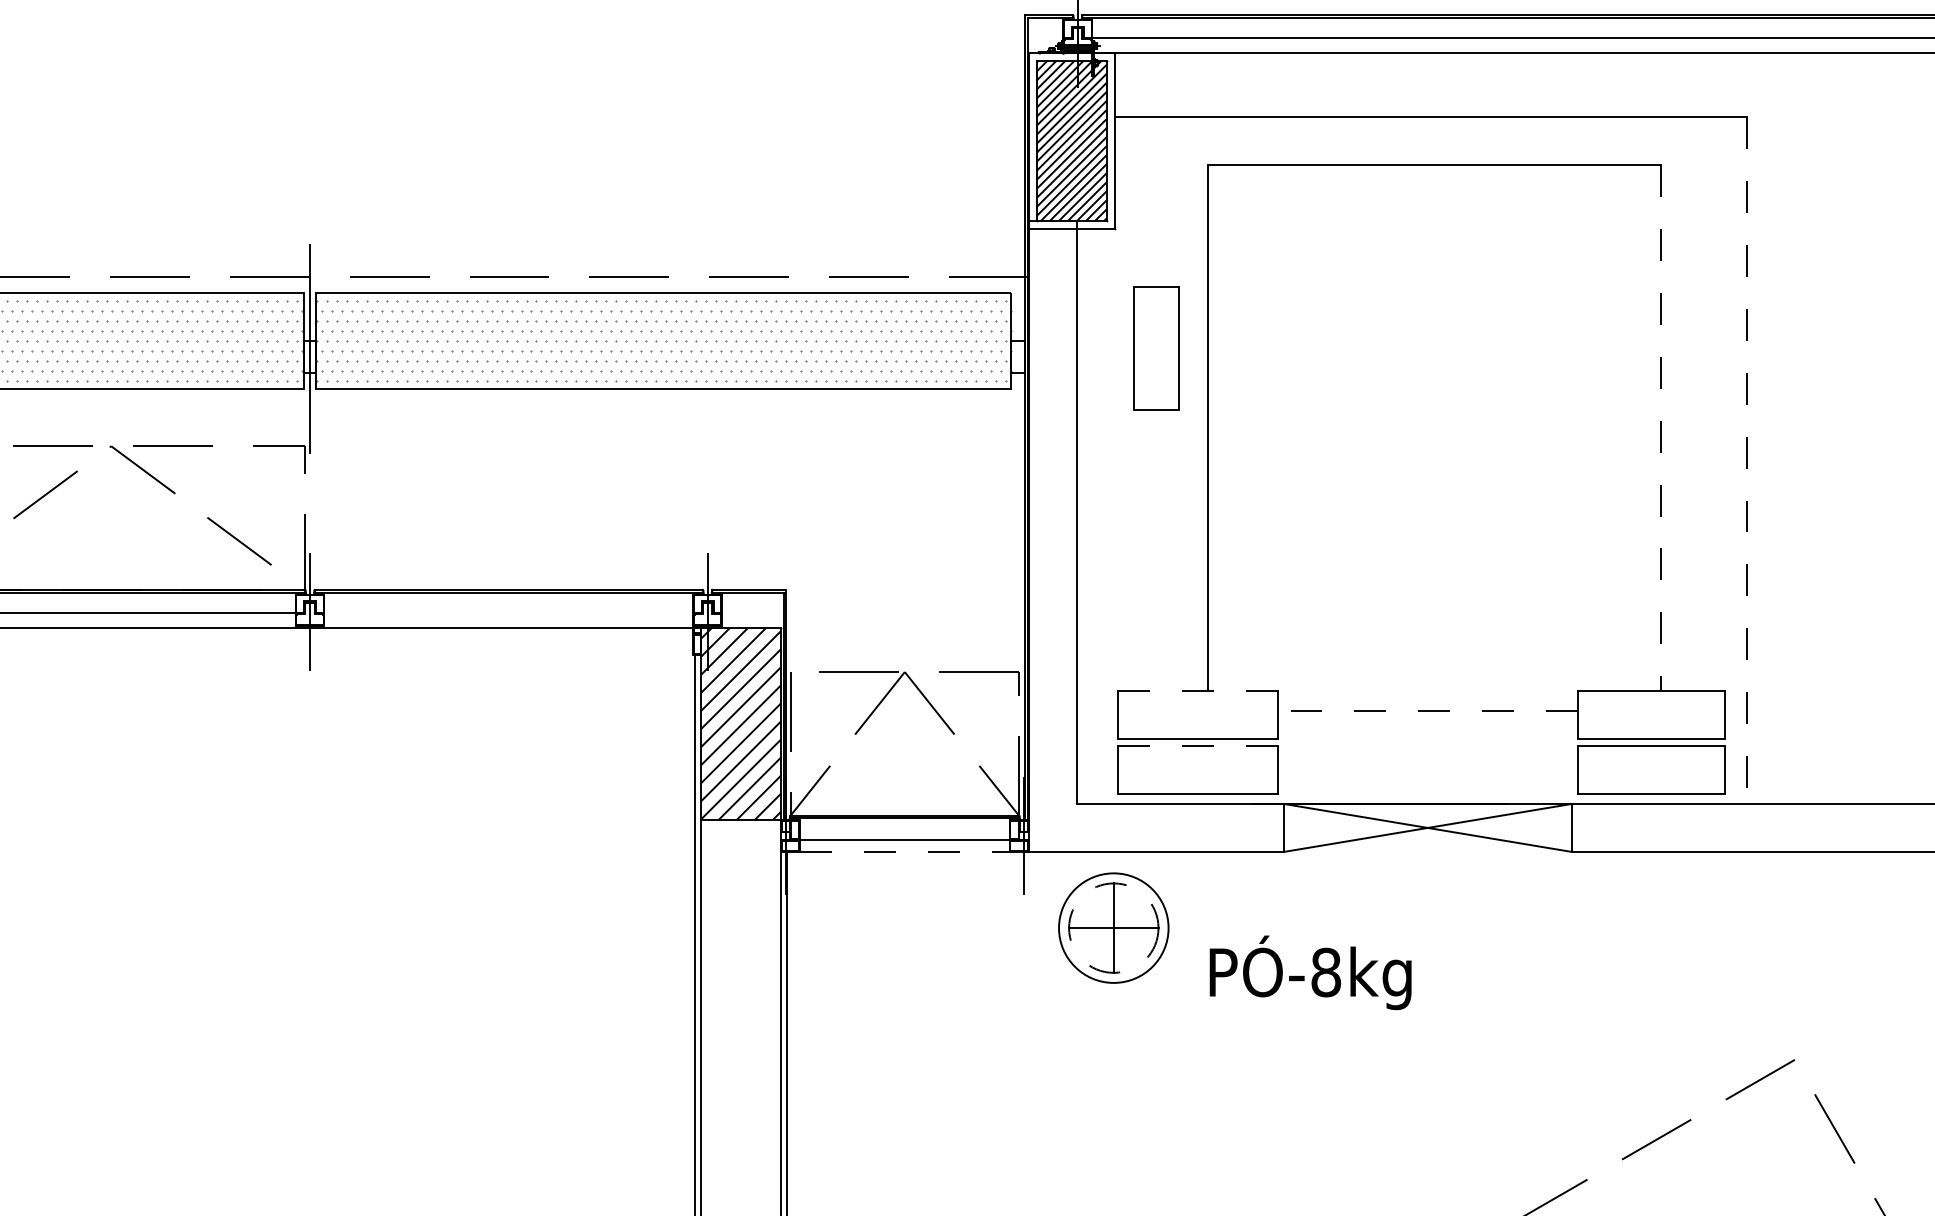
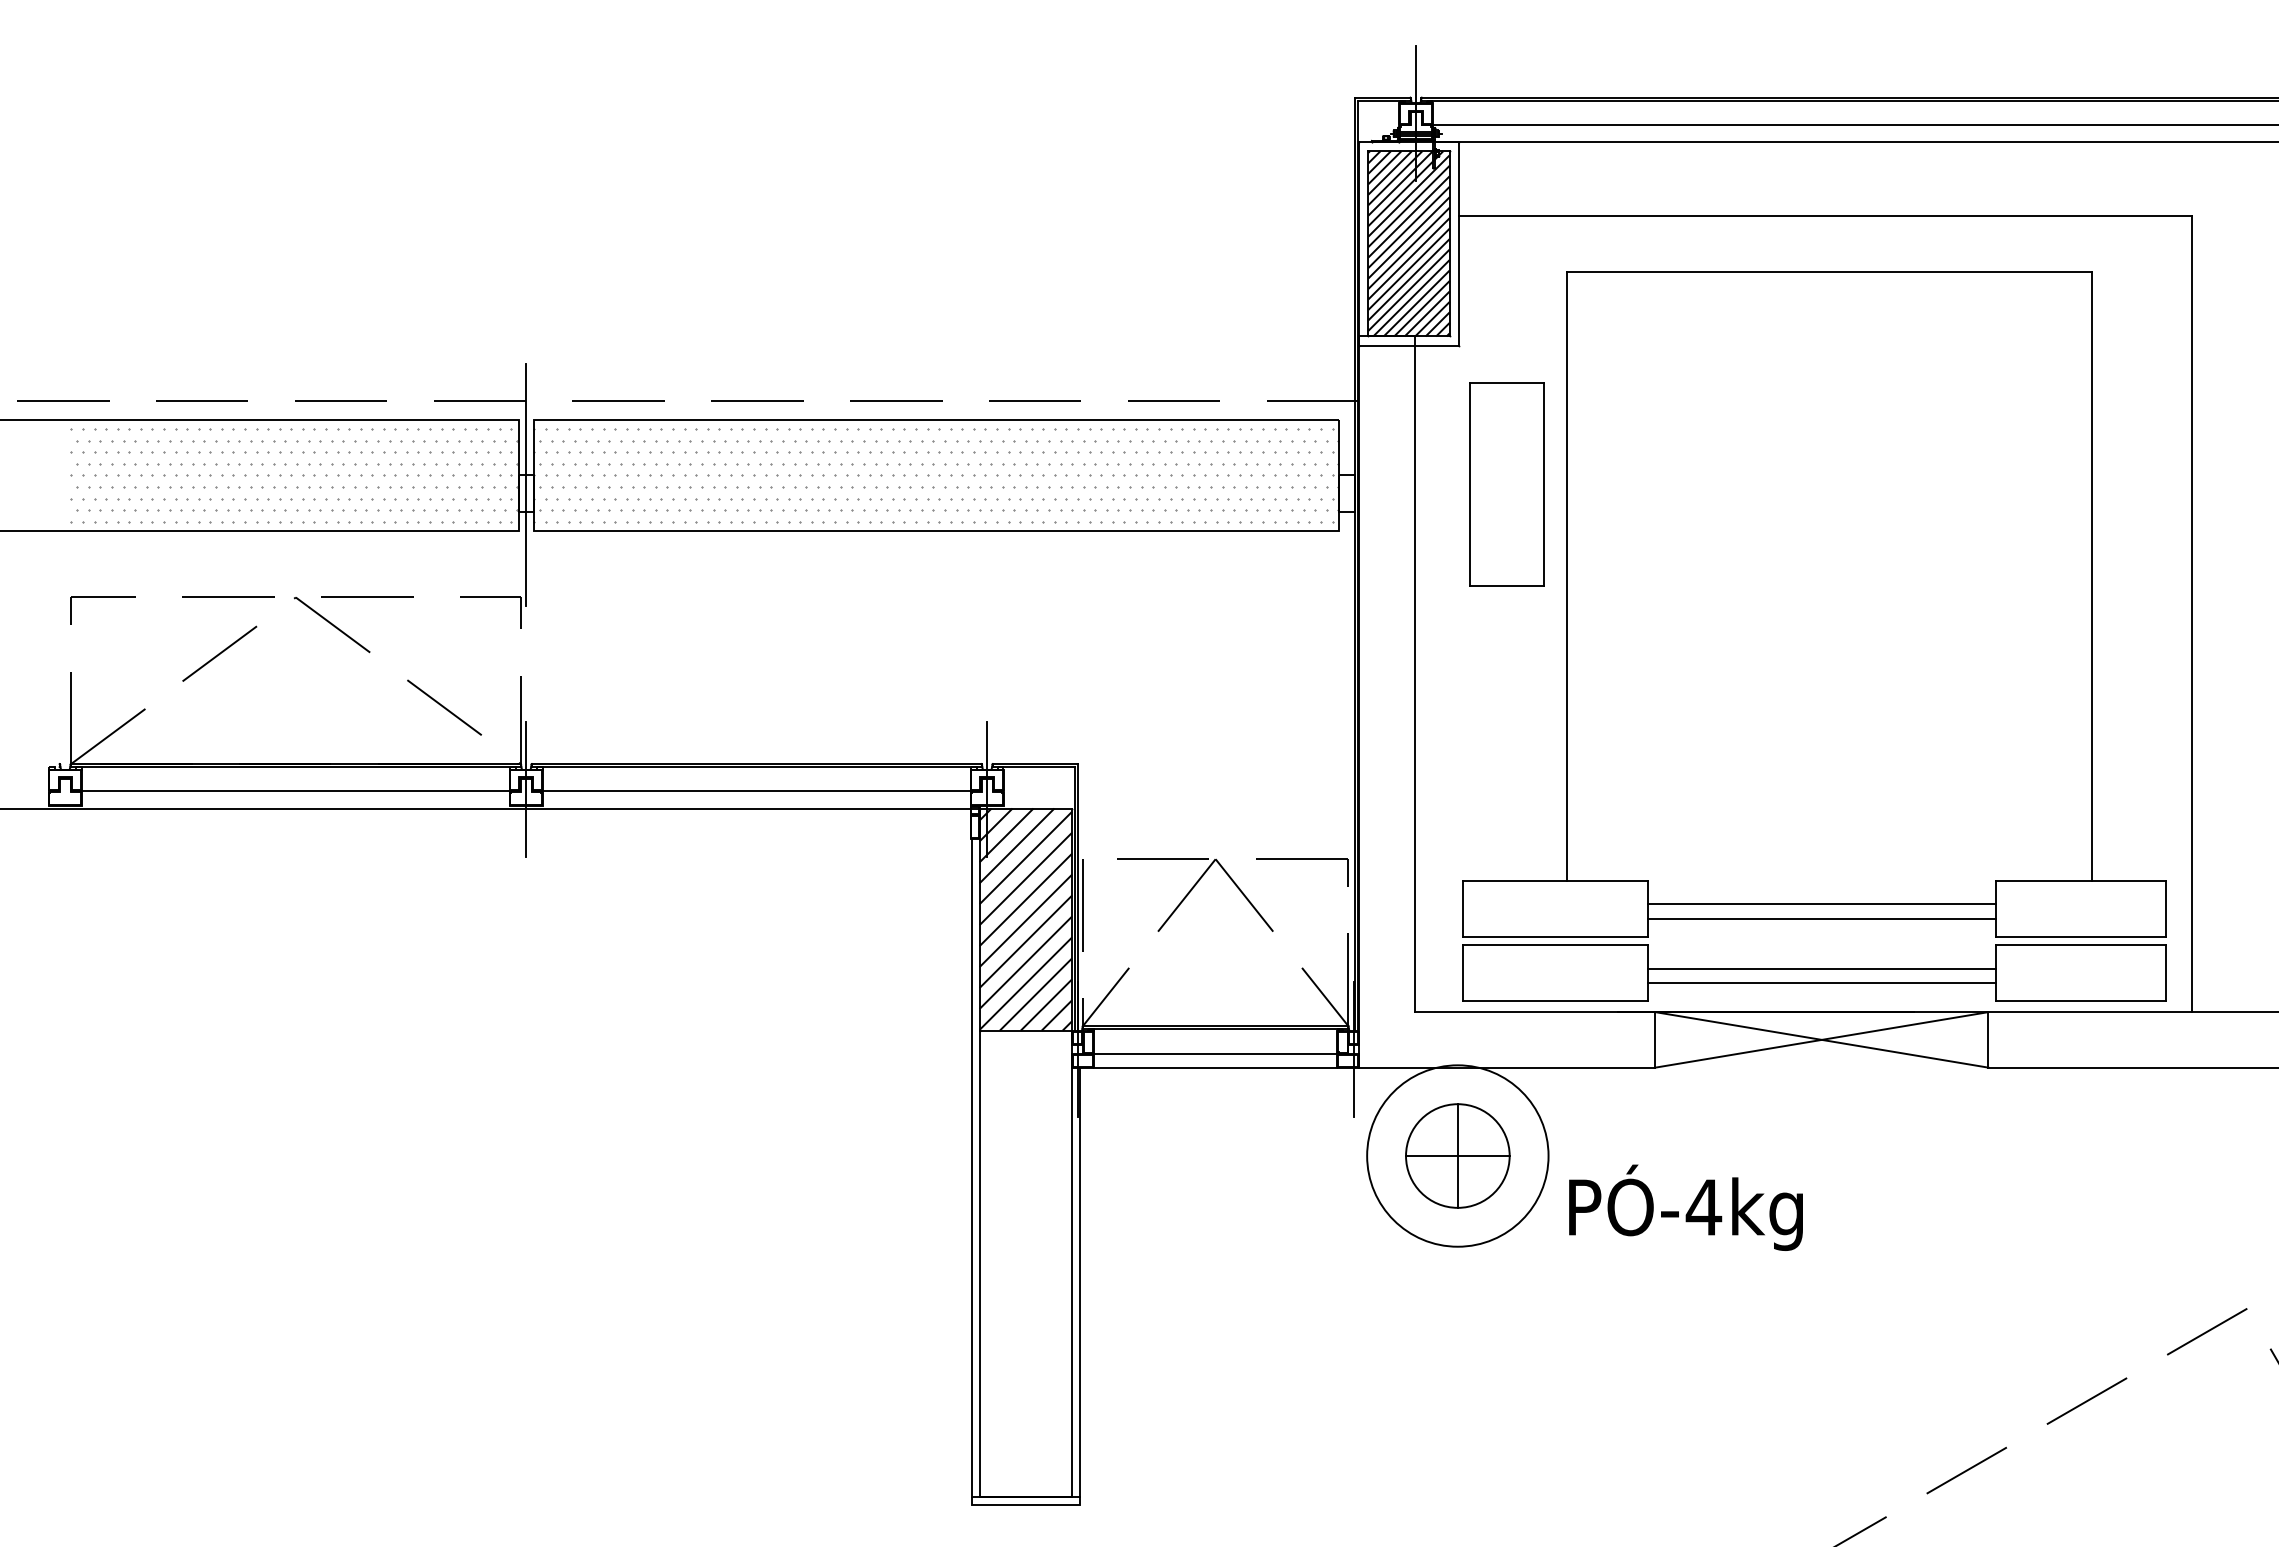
part: (1155, 348) -> (1506, 484), size x1.43
line: (1660, 428) -> (2091, 576), dashed -> solid
line: (1747, 460) -> (2192, 614), dashed -> solid
line: (508, 613) -> (756, 791), added
line: (1198, 691) -> (1555, 881), dashed -> solid
line: (1427, 711) -> (1821, 904), dashed -> solid
line: (1427, 724) -> (1821, 919), added
line: (1198, 746) -> (1555, 945), dashed -> solid
line: (1427, 766) -> (1821, 968), added
line: (1427, 779) -> (1821, 983), added
line: (904, 851) -> (1215, 1067), dashed -> solid
circle: (1113, 927) -> (1457, 1155), dashed -> solid
circle: (1113, 927) -> (1457, 1155), size x1.43
text: (1325, 972) -> (1703, 1207), PÓ-8kg -> PÓ-4kg

